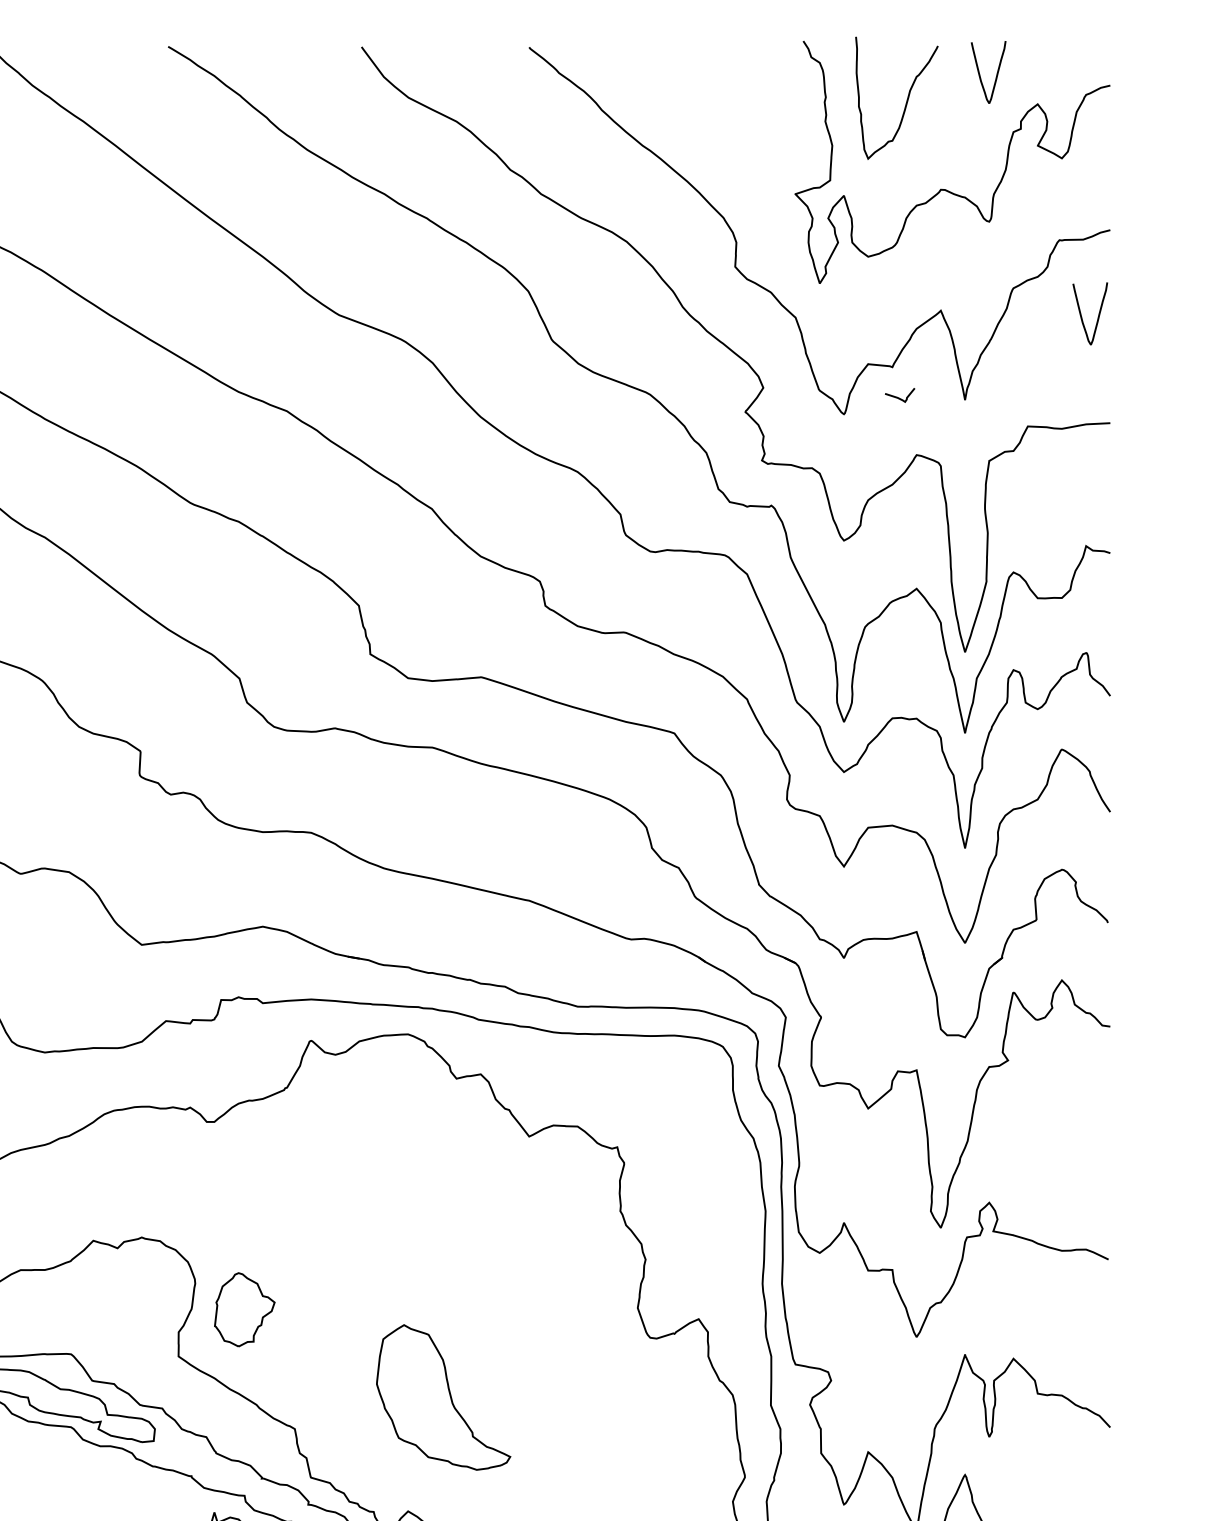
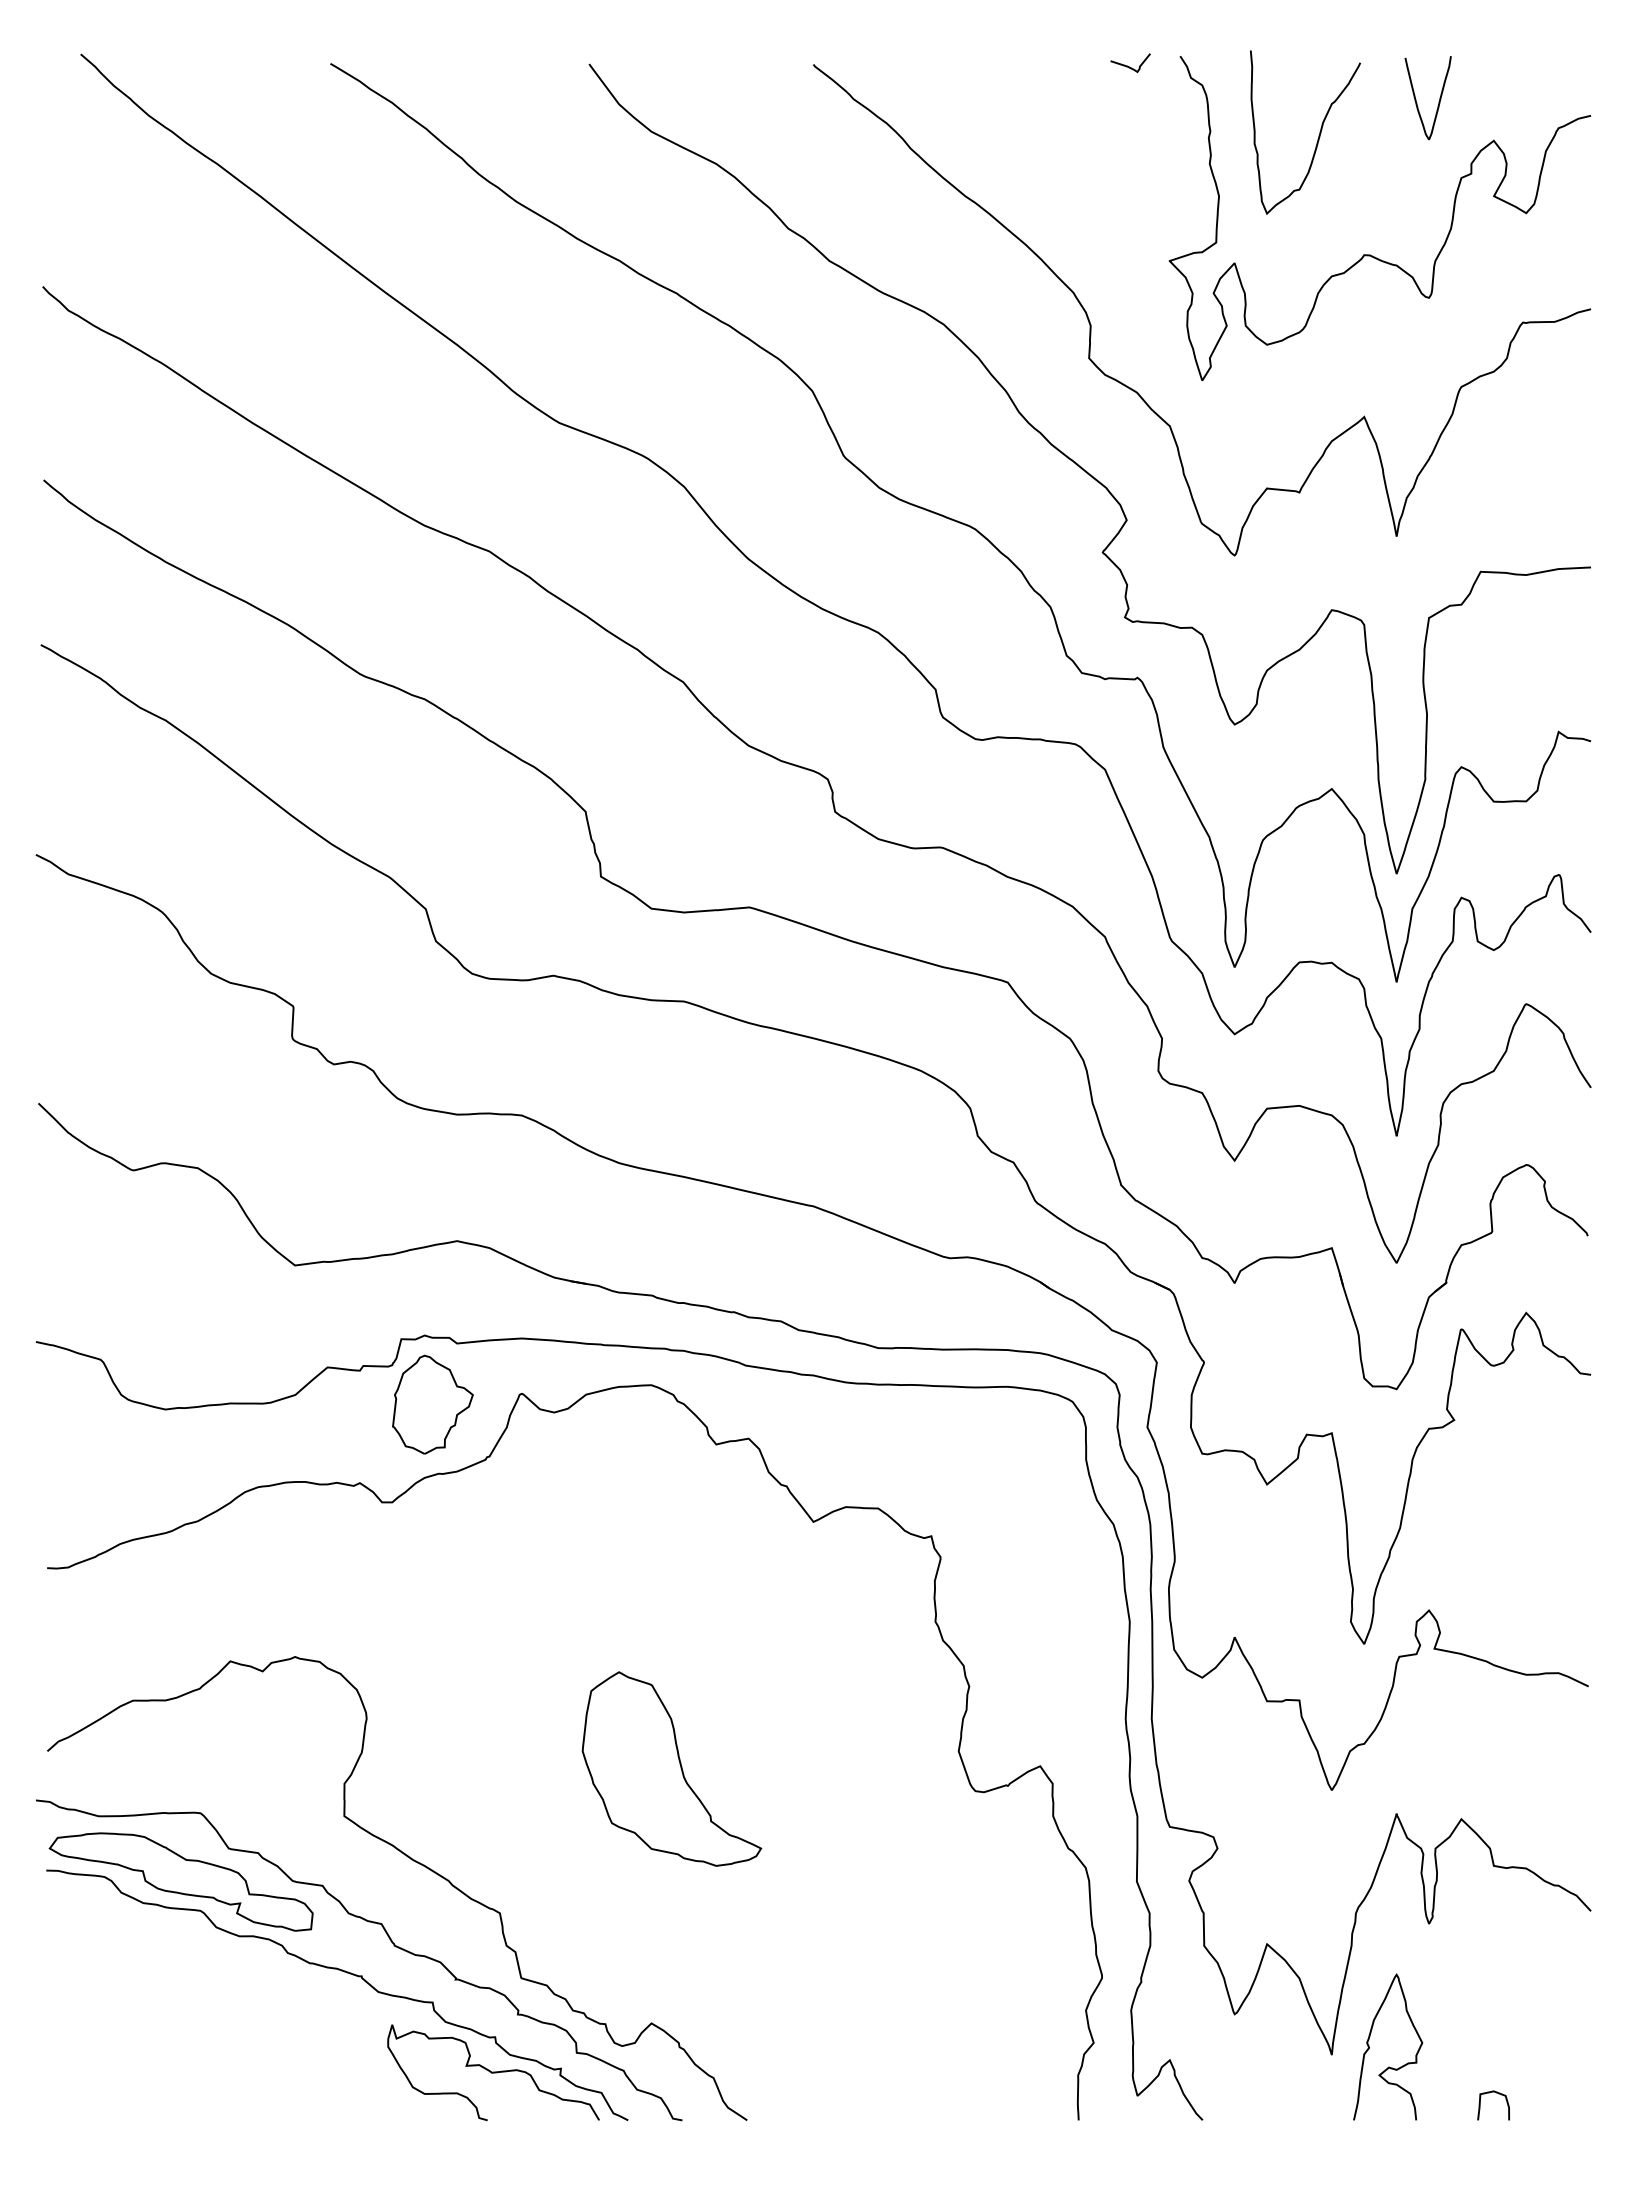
curve: (1081, 314) -> (1552, 422), removed
curve: (899, 397) -> (1129, 66), moved
part: (244, 1309) -> (432, 1404), moved
part: (443, 1397) -> (671, 1768), moved

